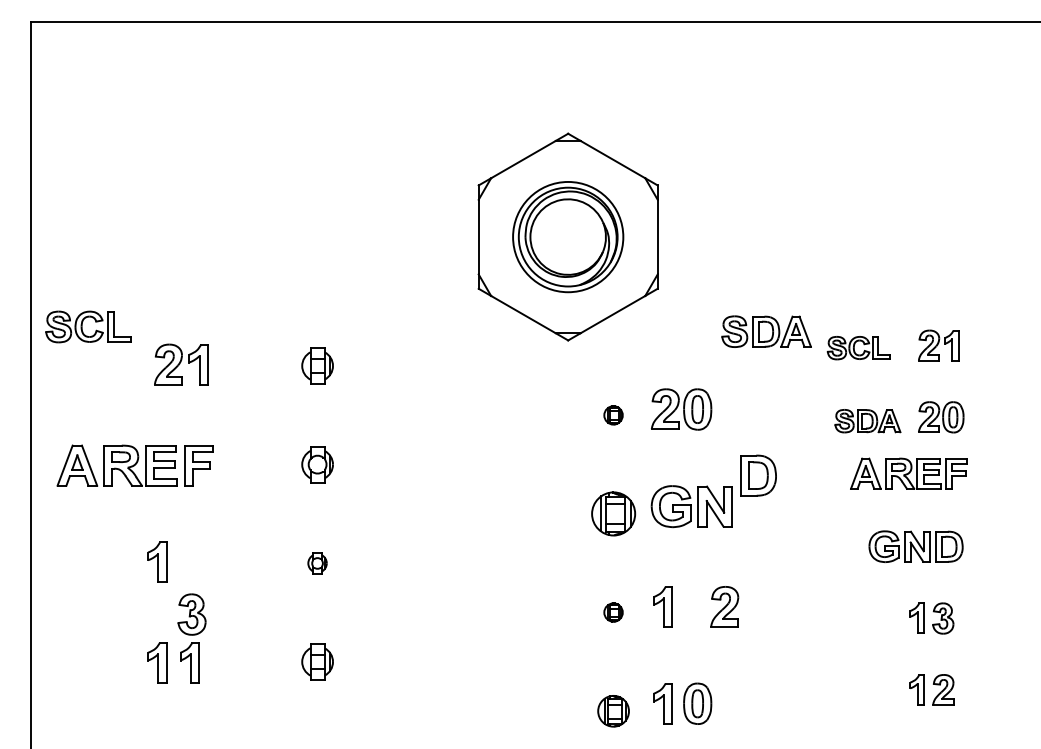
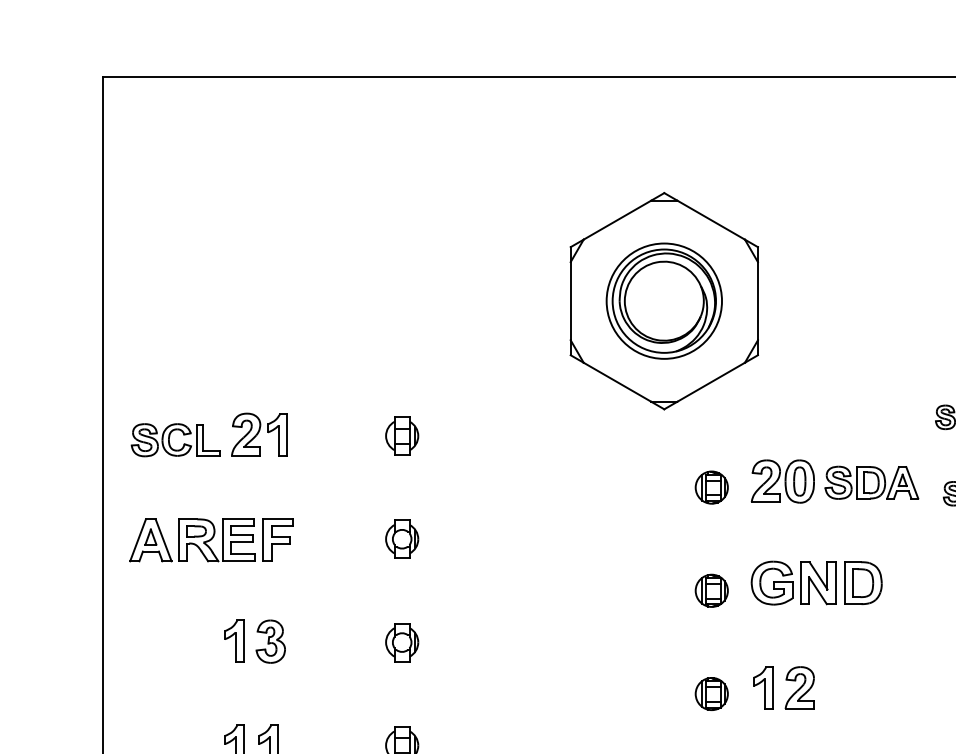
part: (88, 326) -> (176, 439), moved
part: (766, 331) -> (871, 482), moved
part: (613, 415) -> (711, 487), size x1.67
part: (758, 475) -> (863, 583), moved
part: (613, 513) -> (711, 590), size x0.71
part: (317, 563) -> (402, 642), size x1.67
part: (724, 606) -> (799, 687), moved
part: (613, 612) -> (711, 693), size x1.67
part: (191, 614) -> (270, 641), moved

